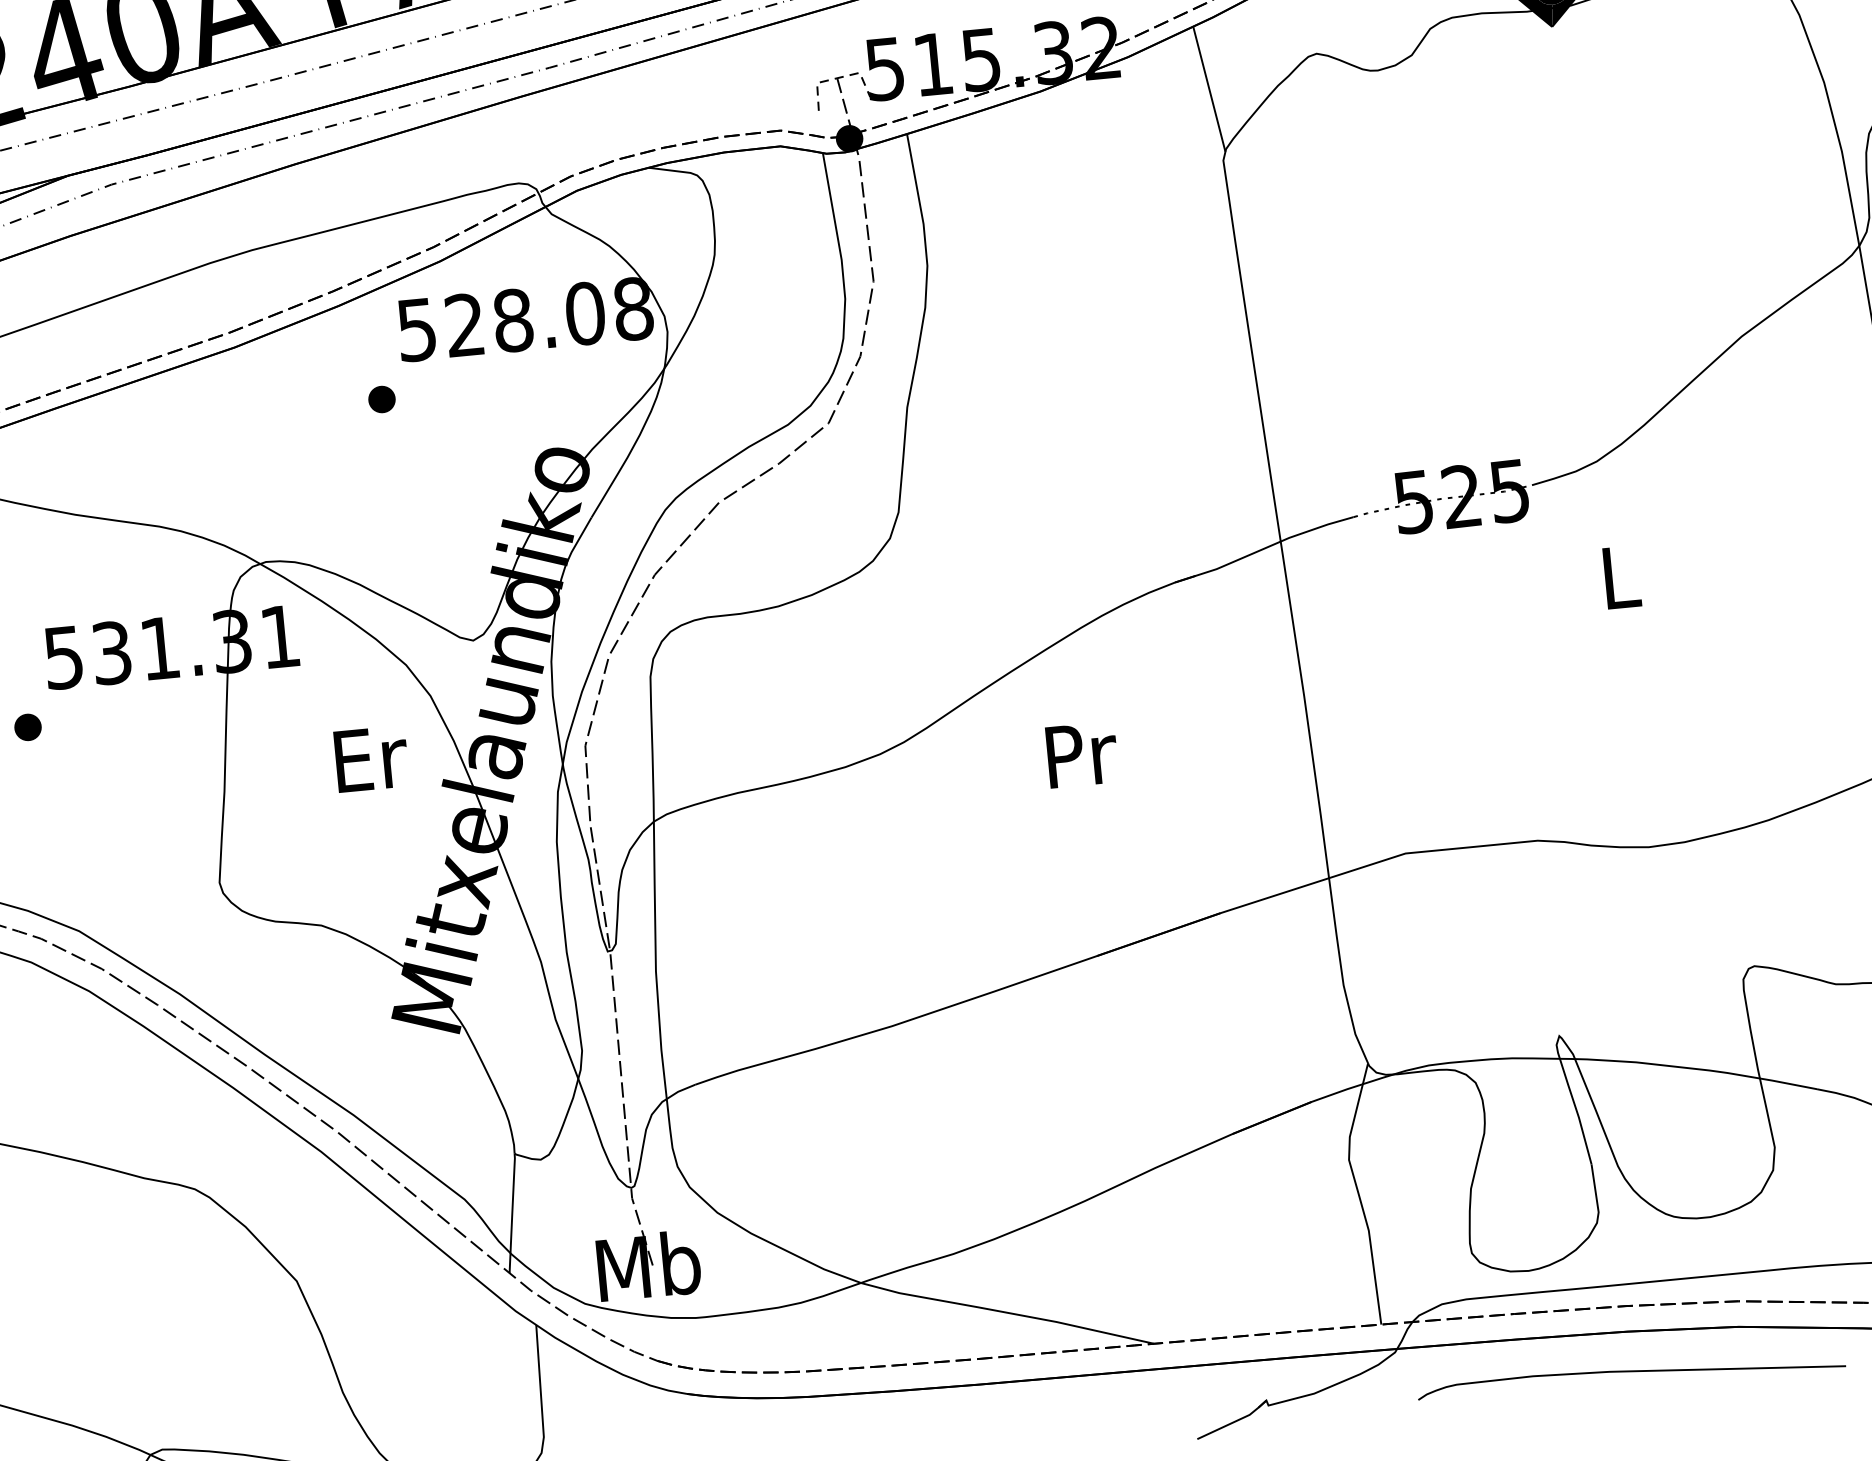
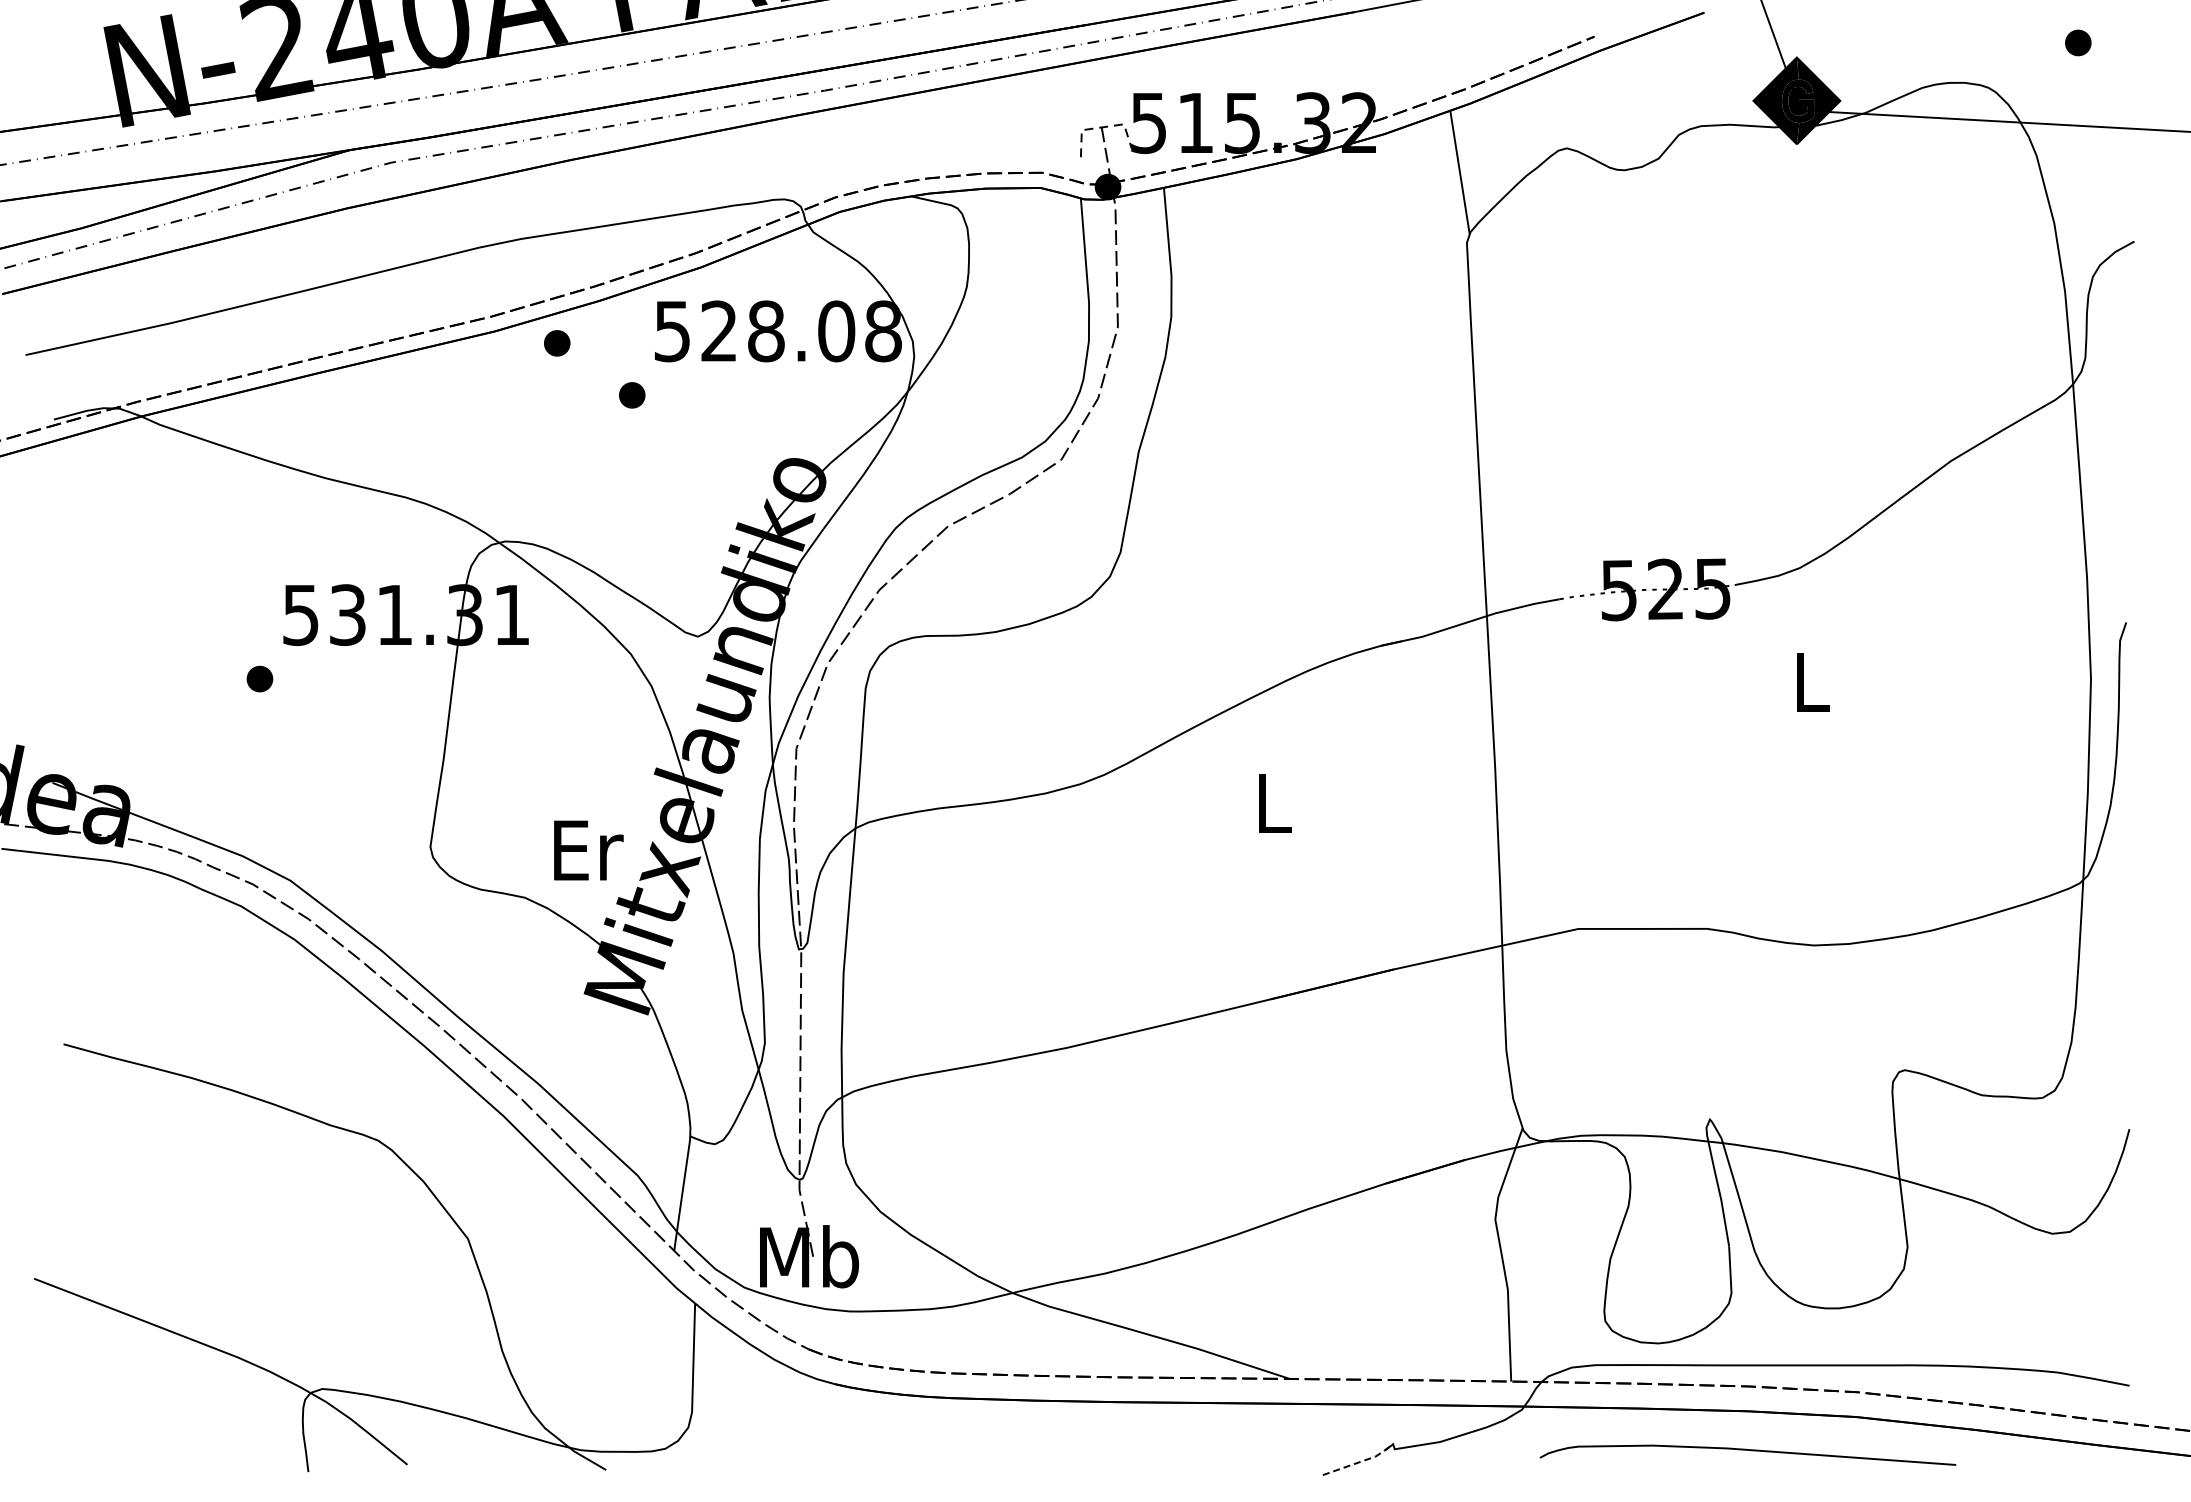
part: (300, 353) -> (557, 343), added
text: (1082, 754) -> (1275, 803), Pr -> L
text: (371, 758) -> (588, 850), moved
line: (1235, 1421) -> (1361, 1461), solid -> dashed

